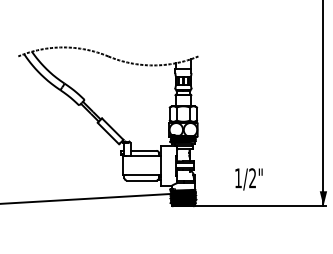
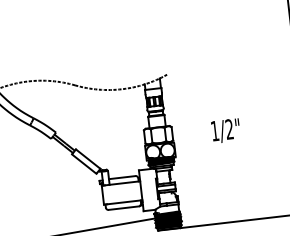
text: (248, 179) -> (225, 131), moved

